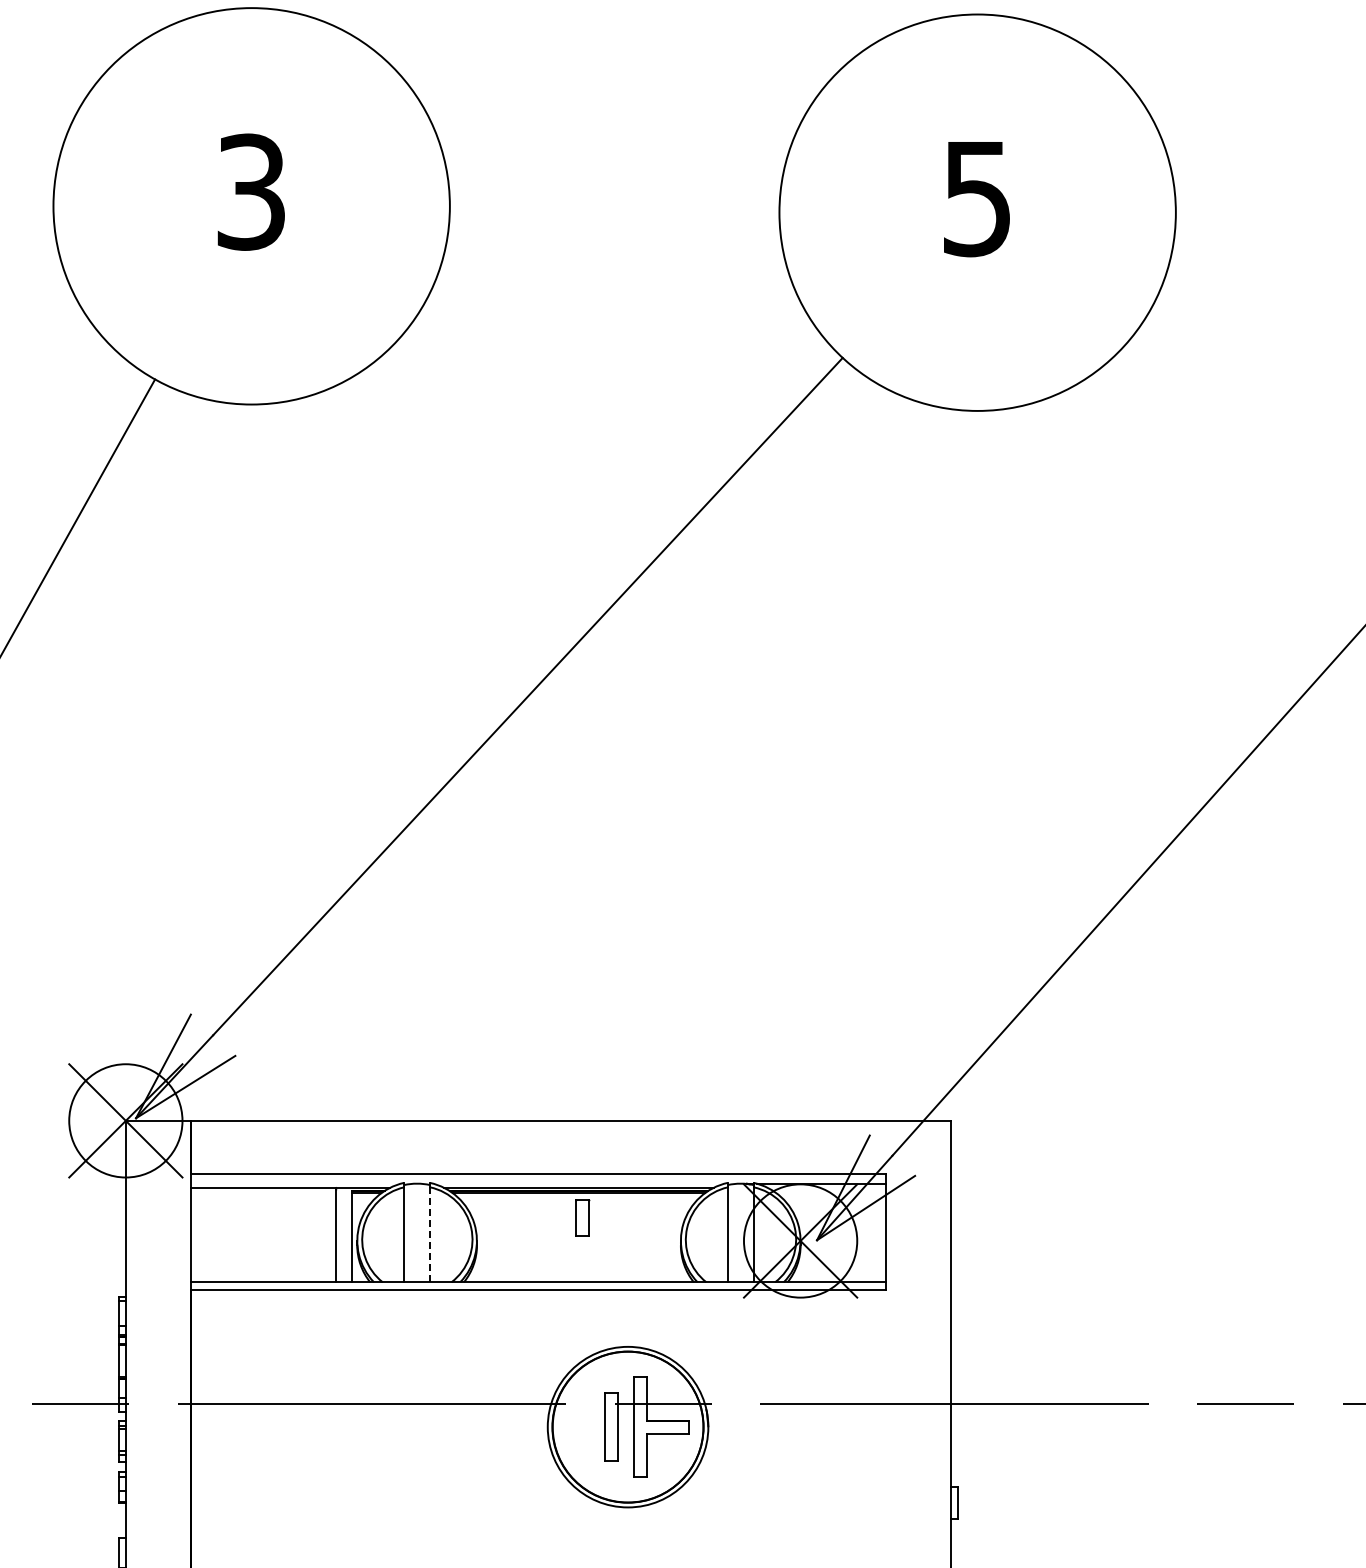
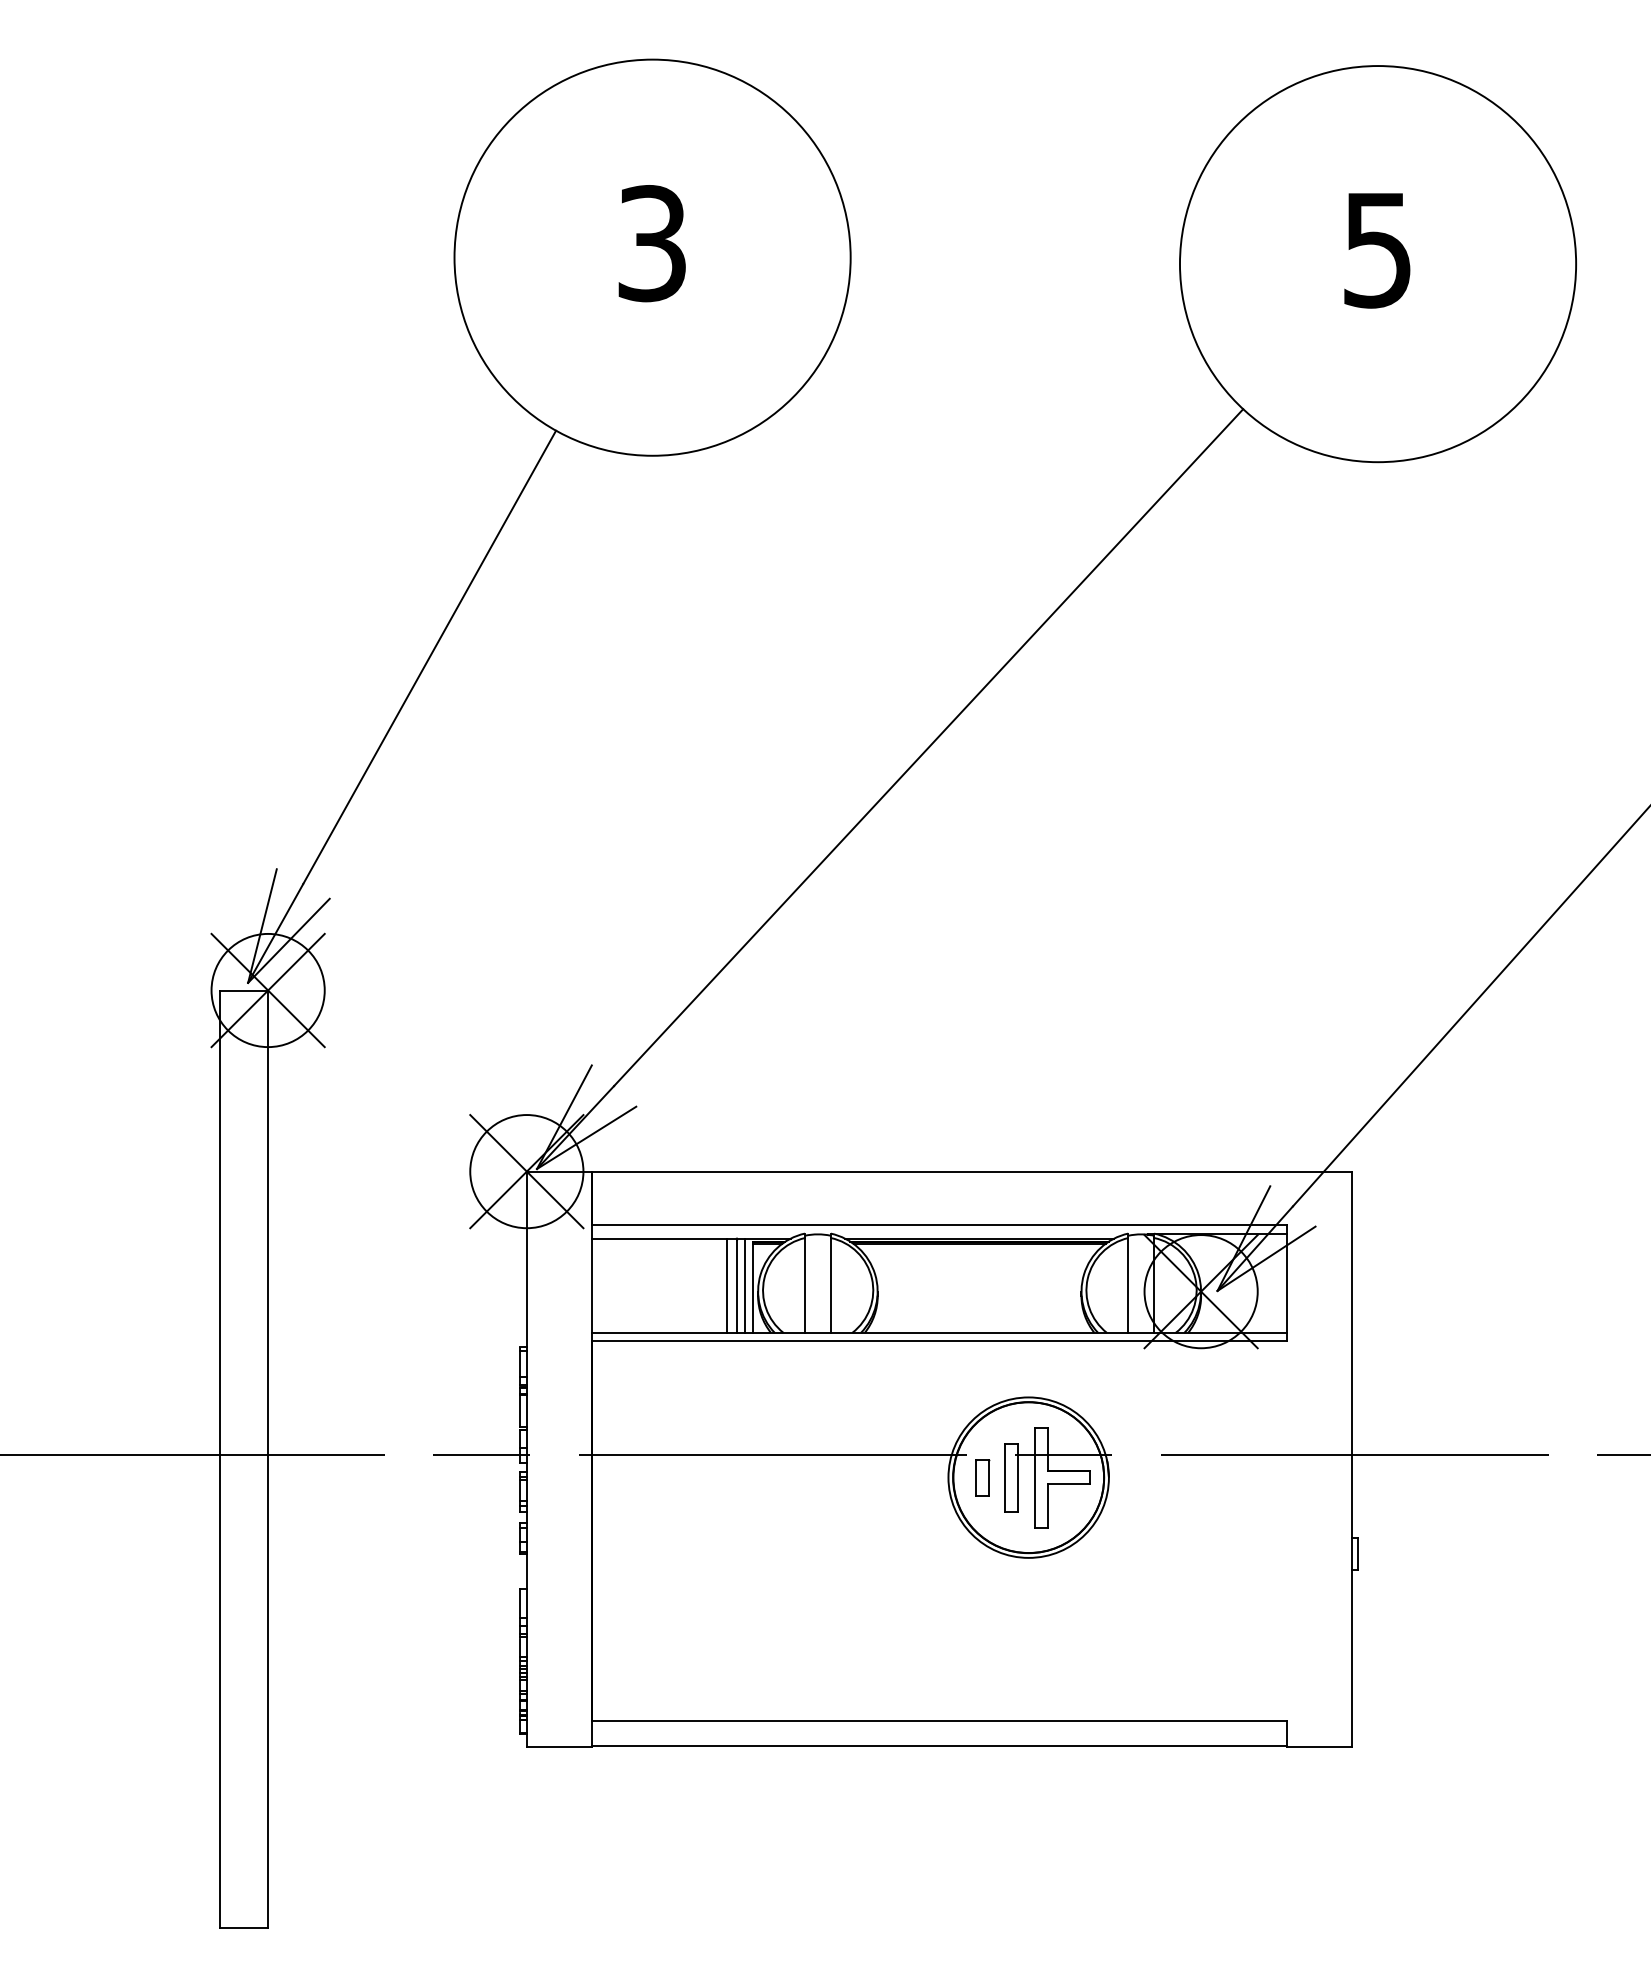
part: (581, 1217) -> (982, 1477), moved
line: (429, 1233) -> (830, 1284), dashed -> solid
line: (326, 1234) -> (727, 1285), added
line: (344, 1234) -> (745, 1285), added

